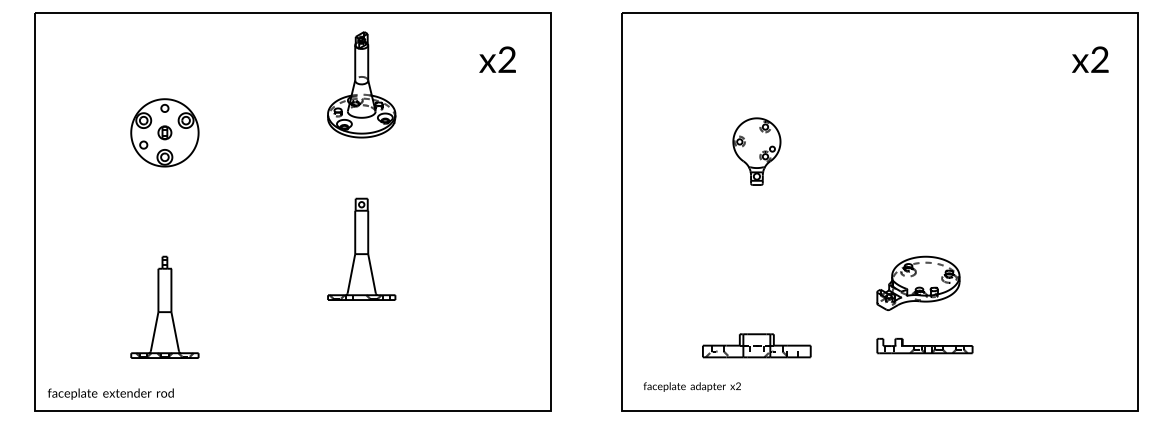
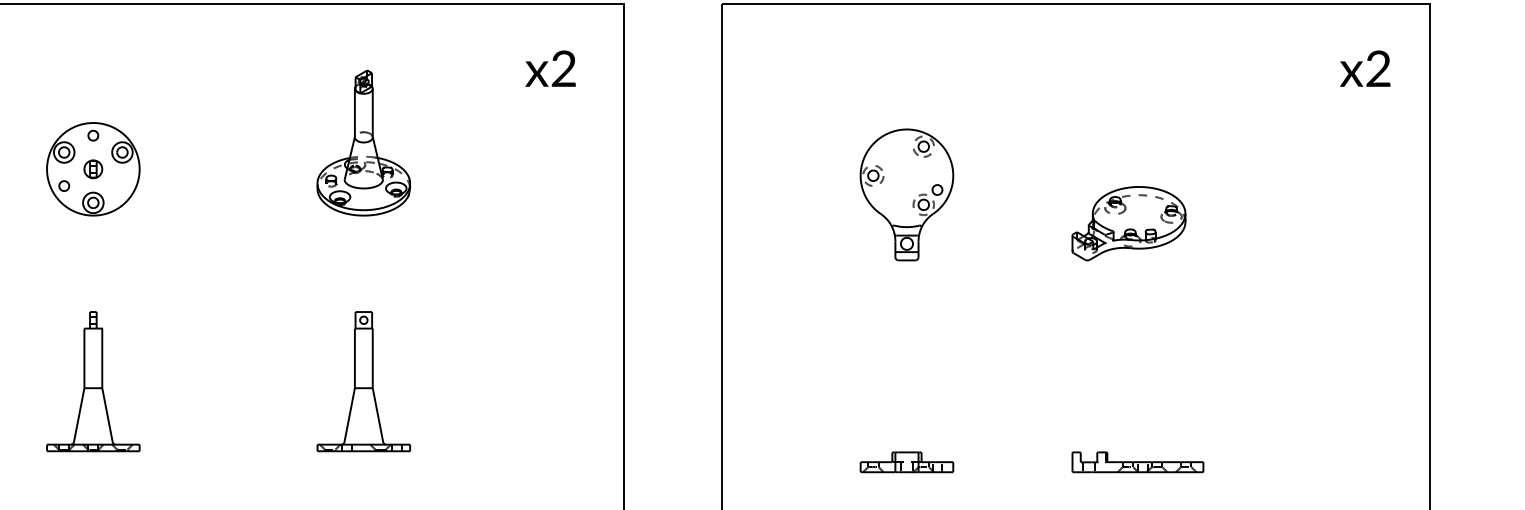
part: (361, 84) -> (363, 142), moved
part: (756, 151) -> (906, 194), size x1.43
part: (361, 248) -> (363, 380), moved
part: (918, 282) -> (1129, 222), moved
part: (164, 306) -> (92, 380), moved
part: (756, 346) -> (906, 462), size x0.62

